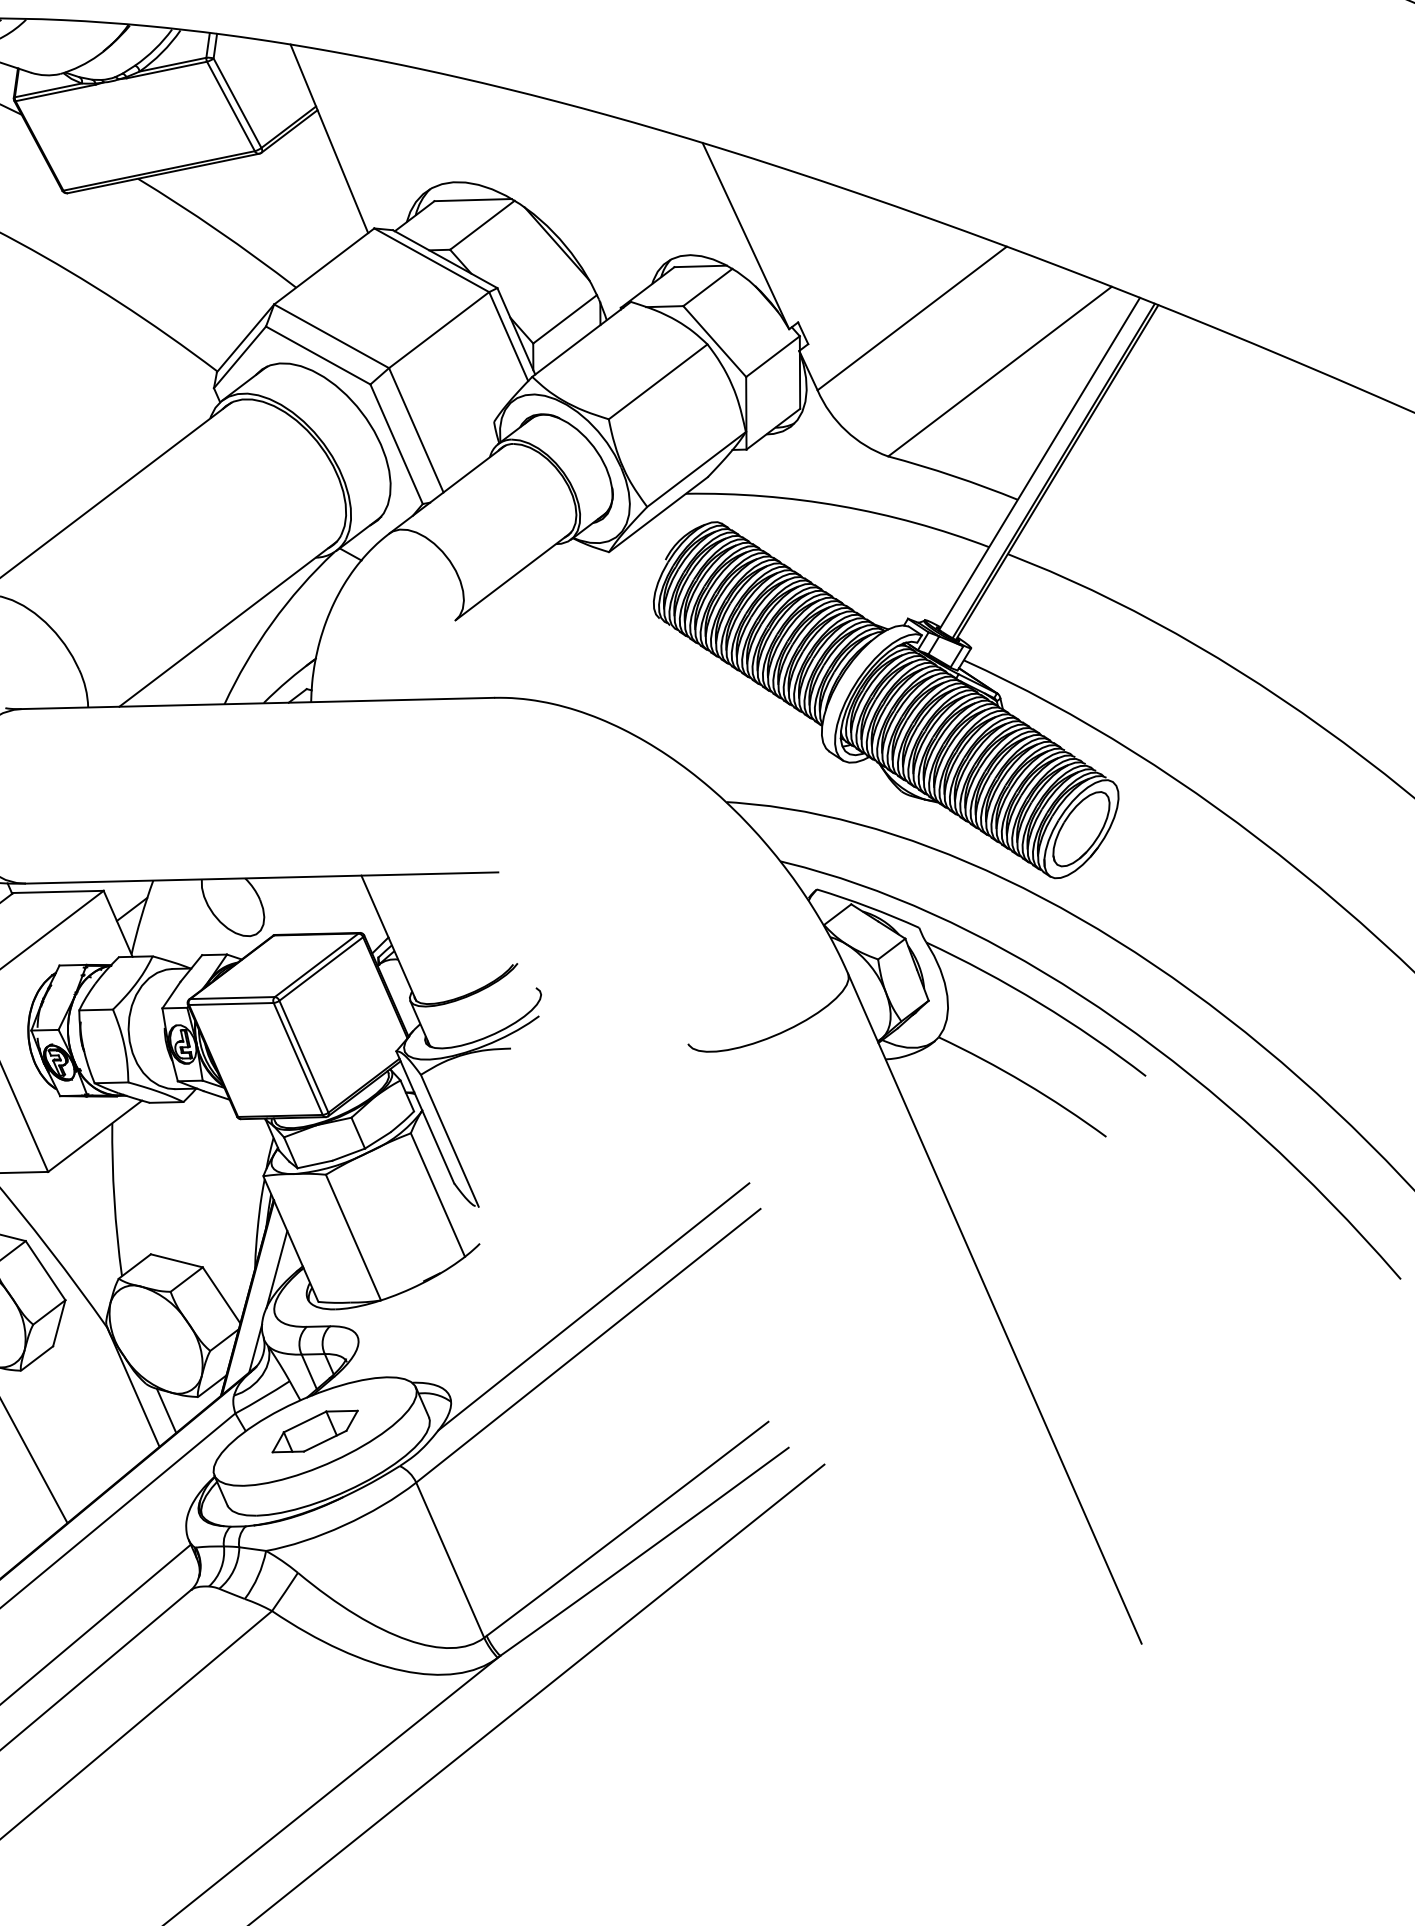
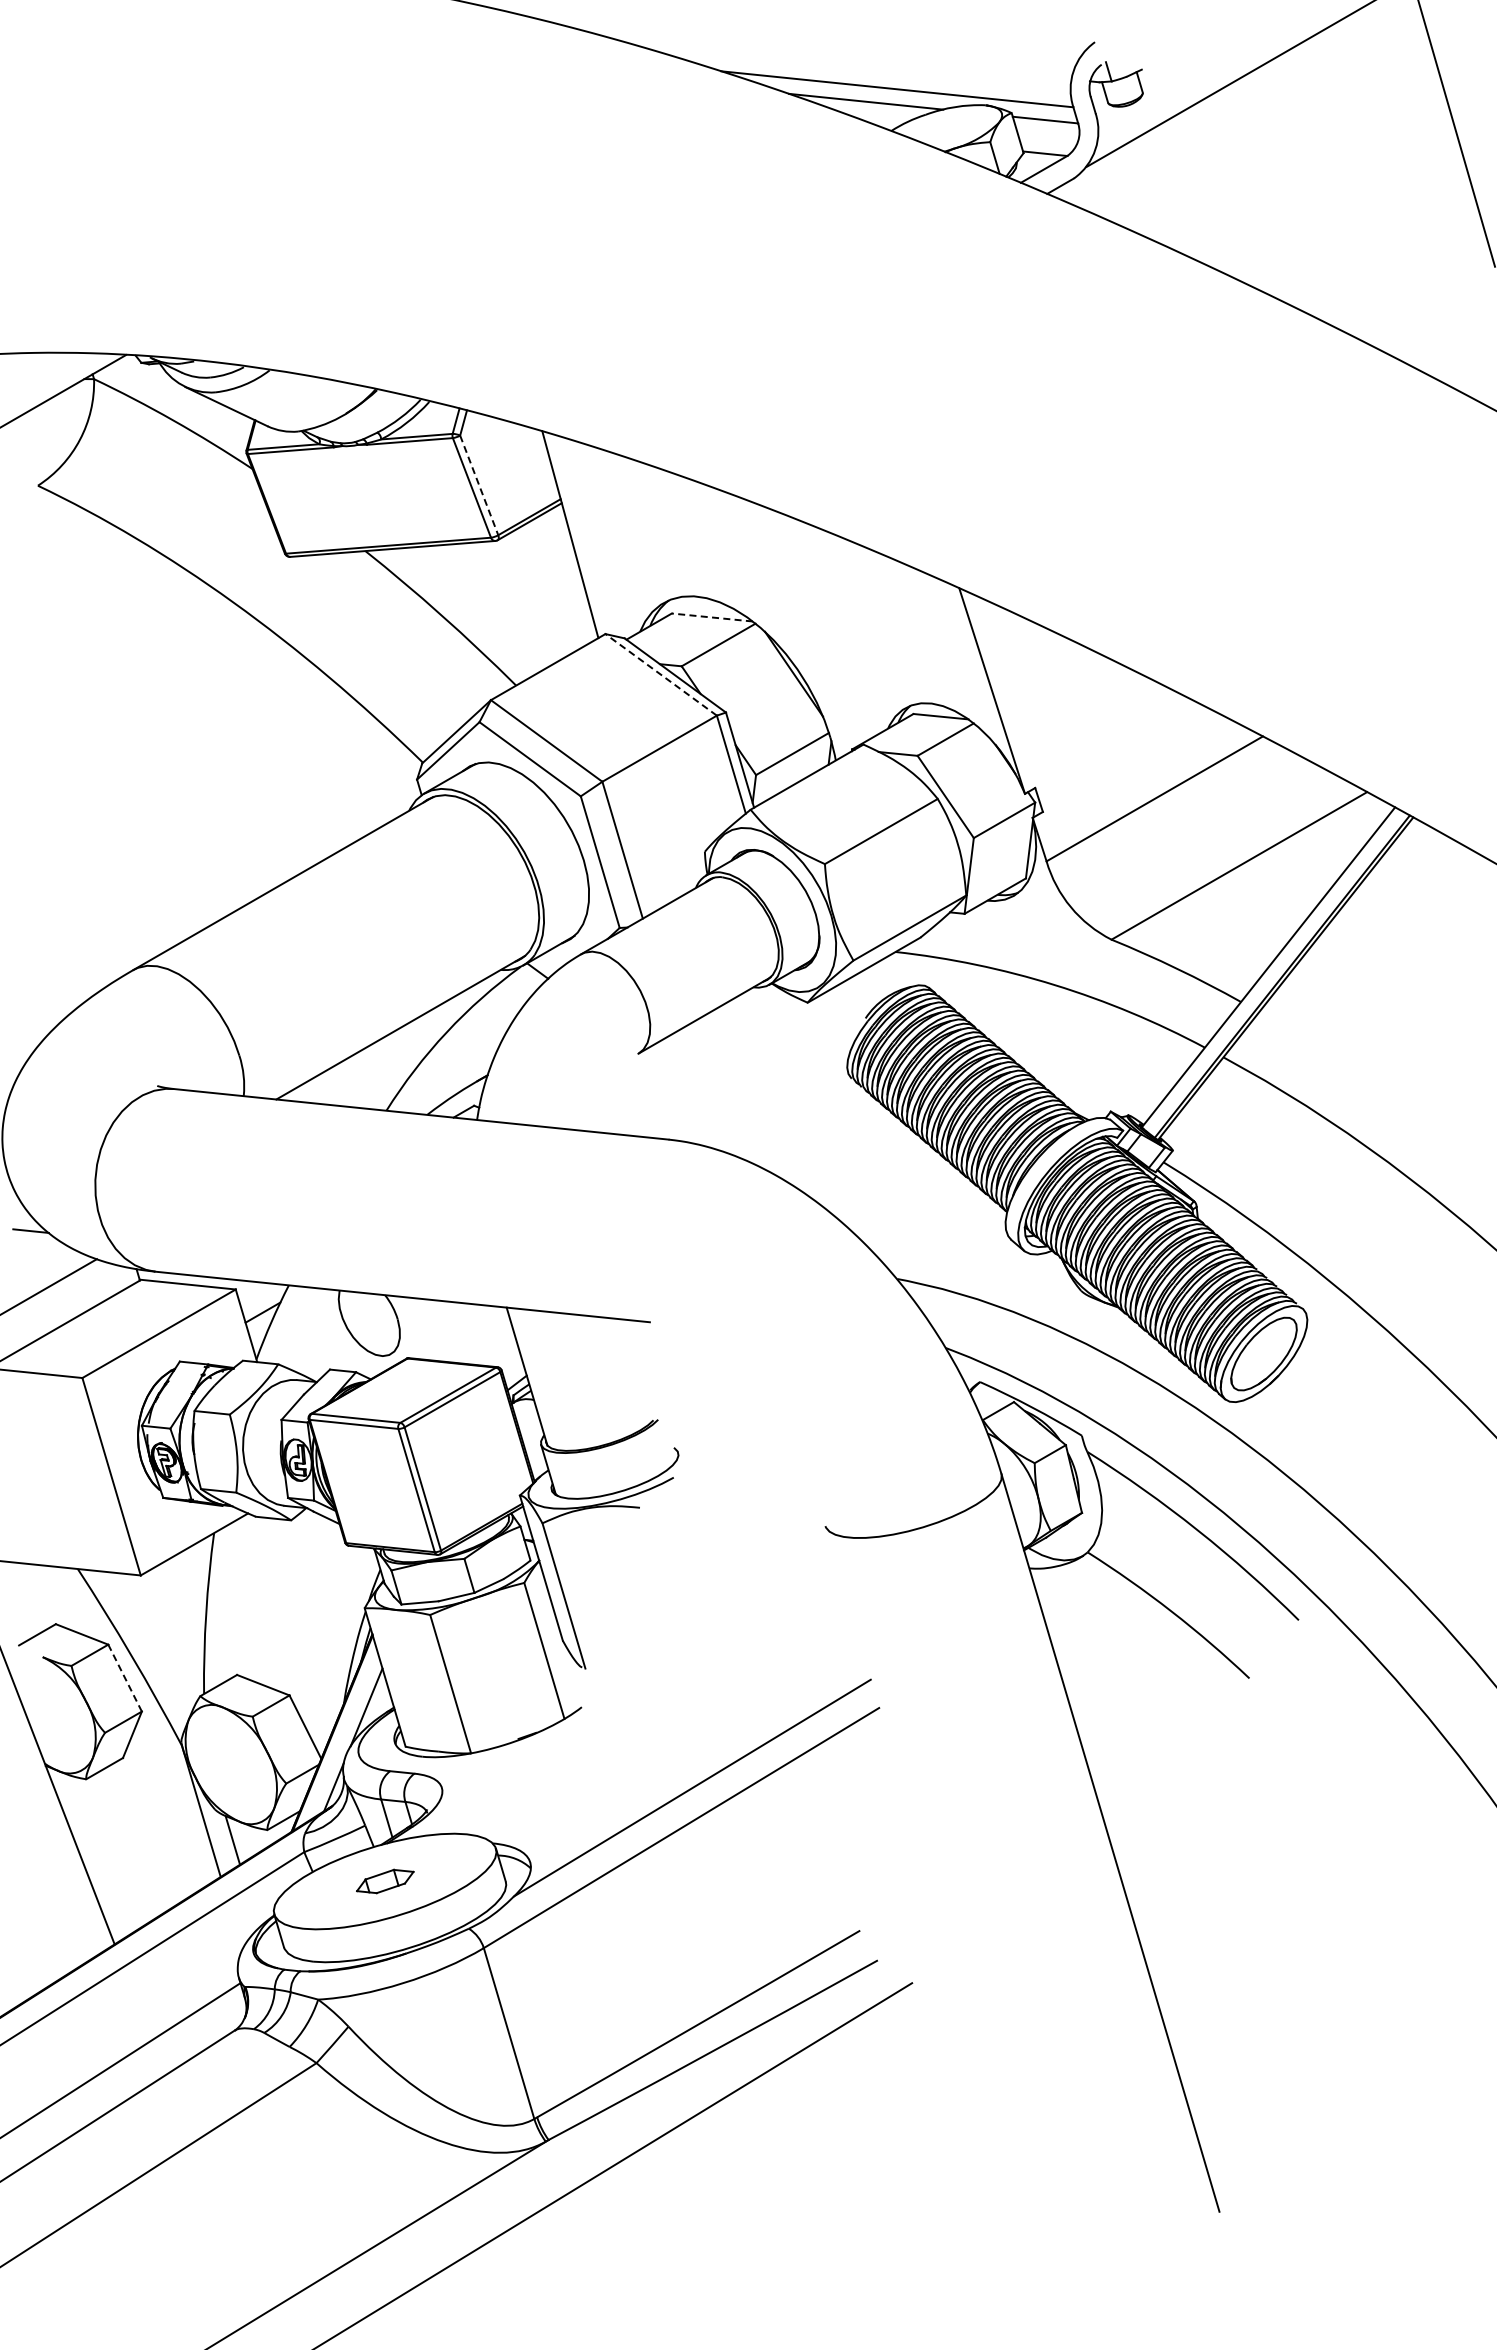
line: (237, 103) -> (479, 485), solid -> dashed
line: (473, 200) -> (712, 617), solid -> dashed
line: (431, 260) -> (660, 674), solid -> dashed
line: (44, 1270) -> (124, 1677), solid -> dashed
part: (315, 1431) -> (385, 1881), size x0.6

